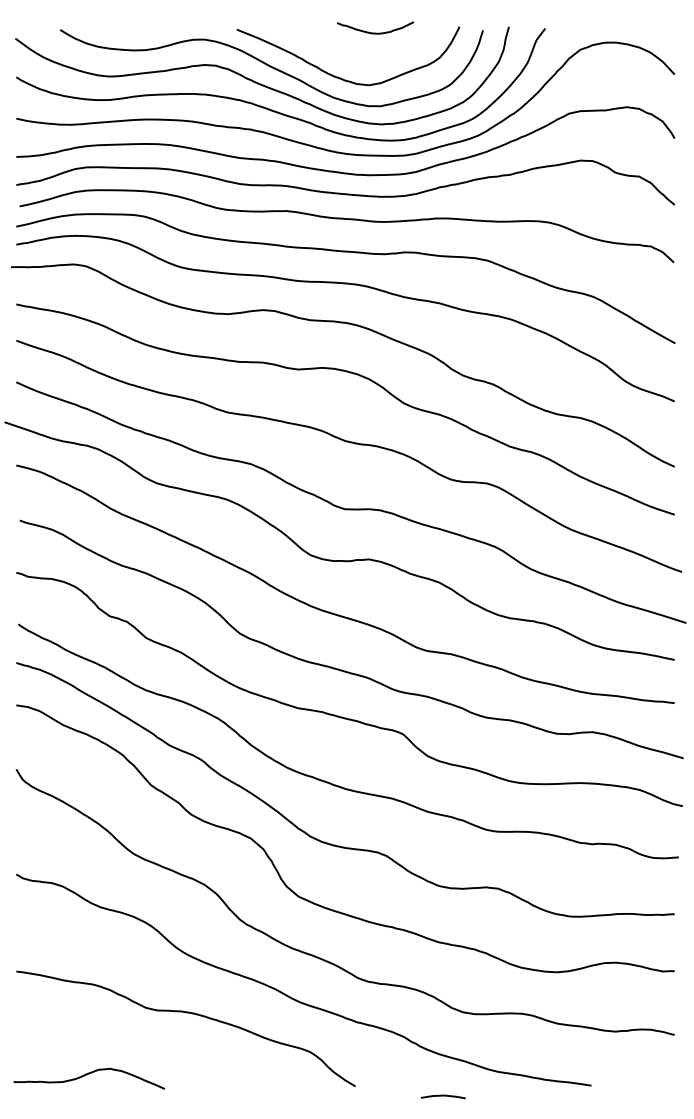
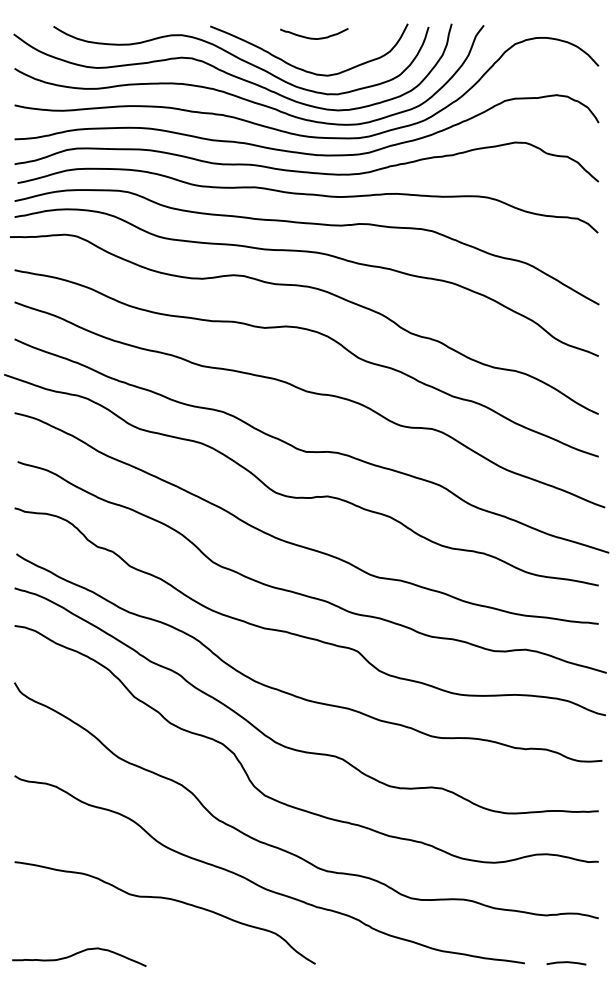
curve: (374, 32) -> (313, 37), moved
line: (443, 1097) -> (566, 963), moved

